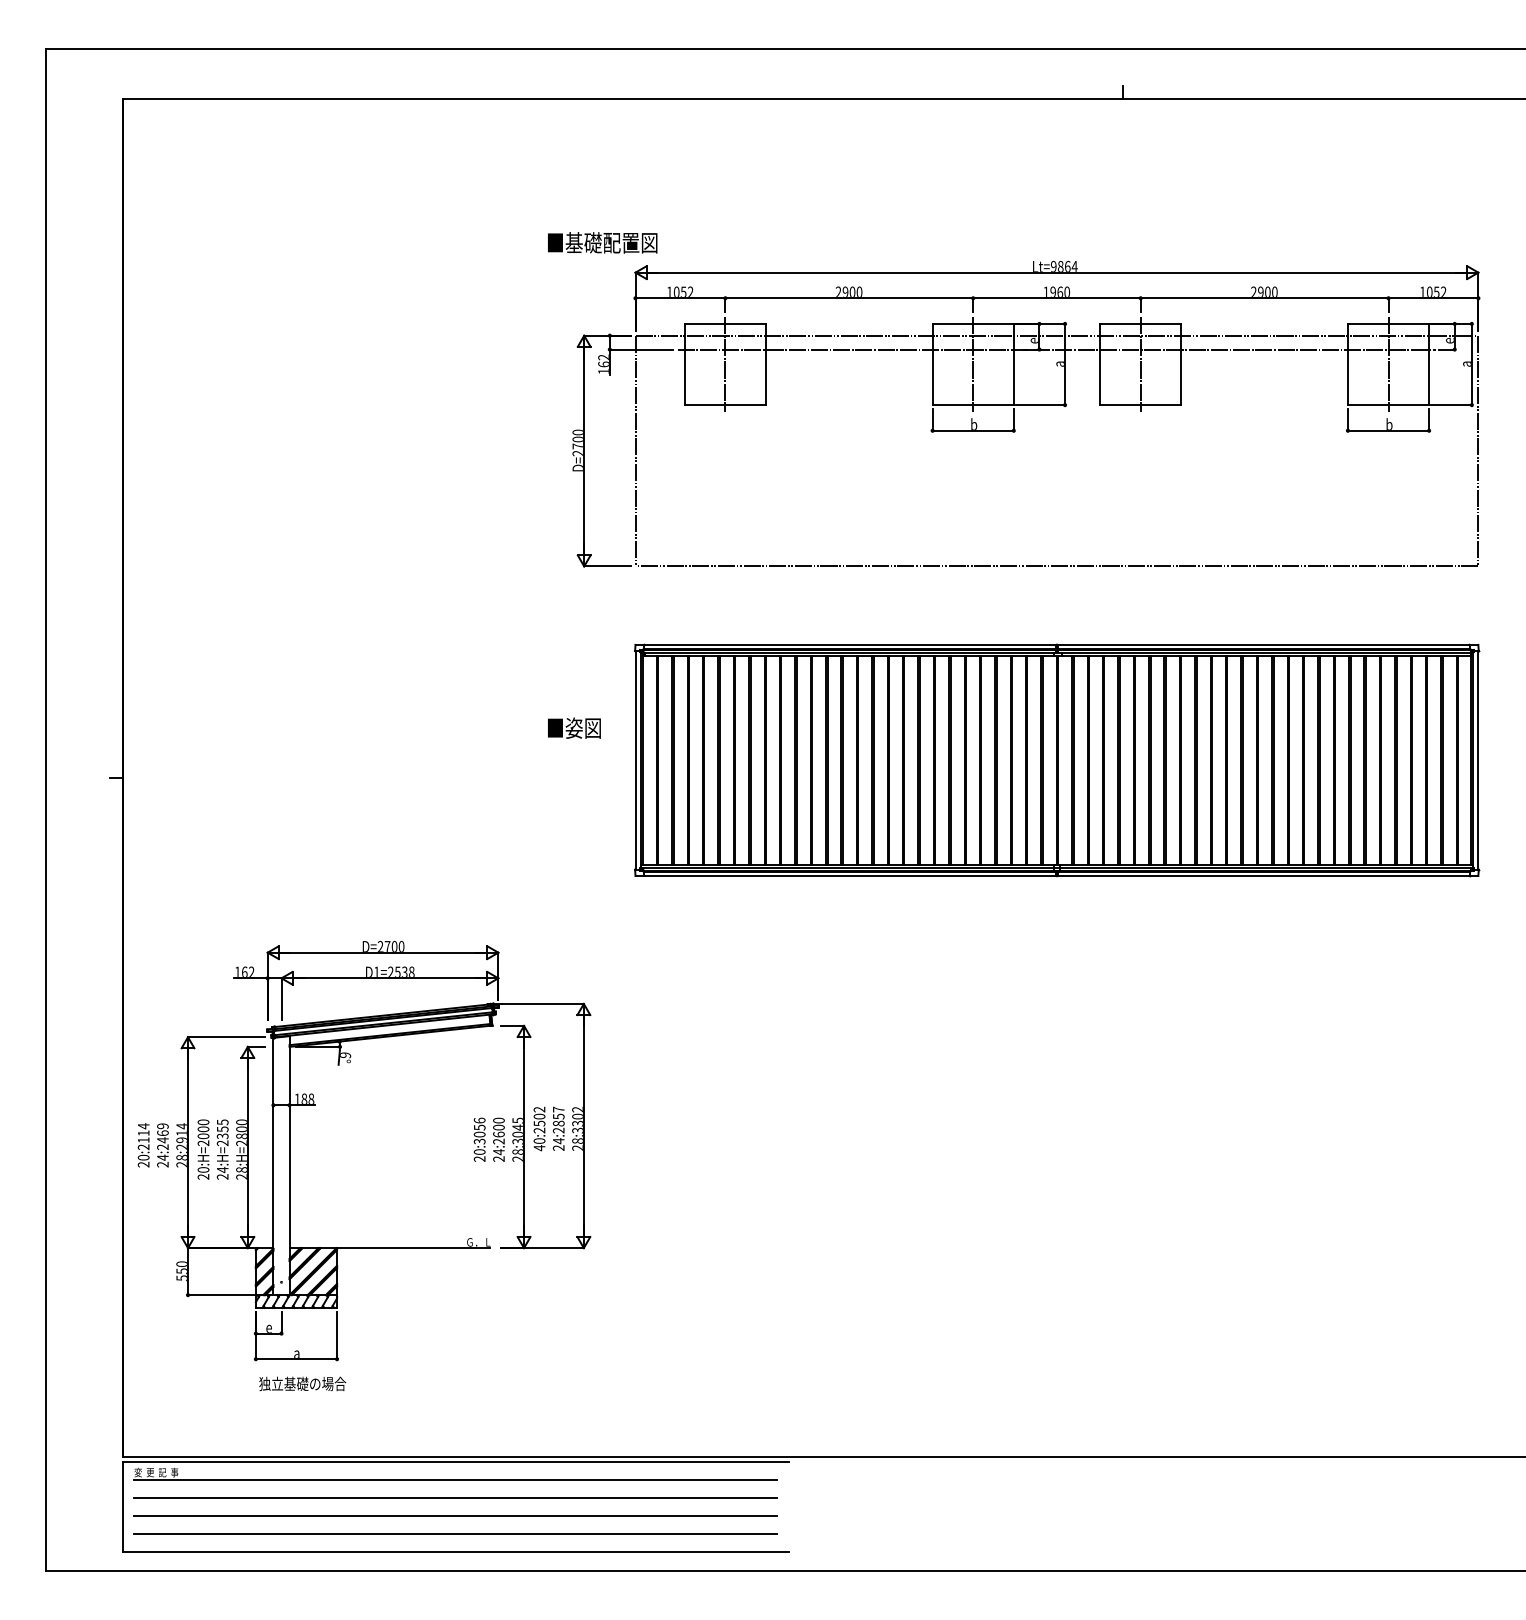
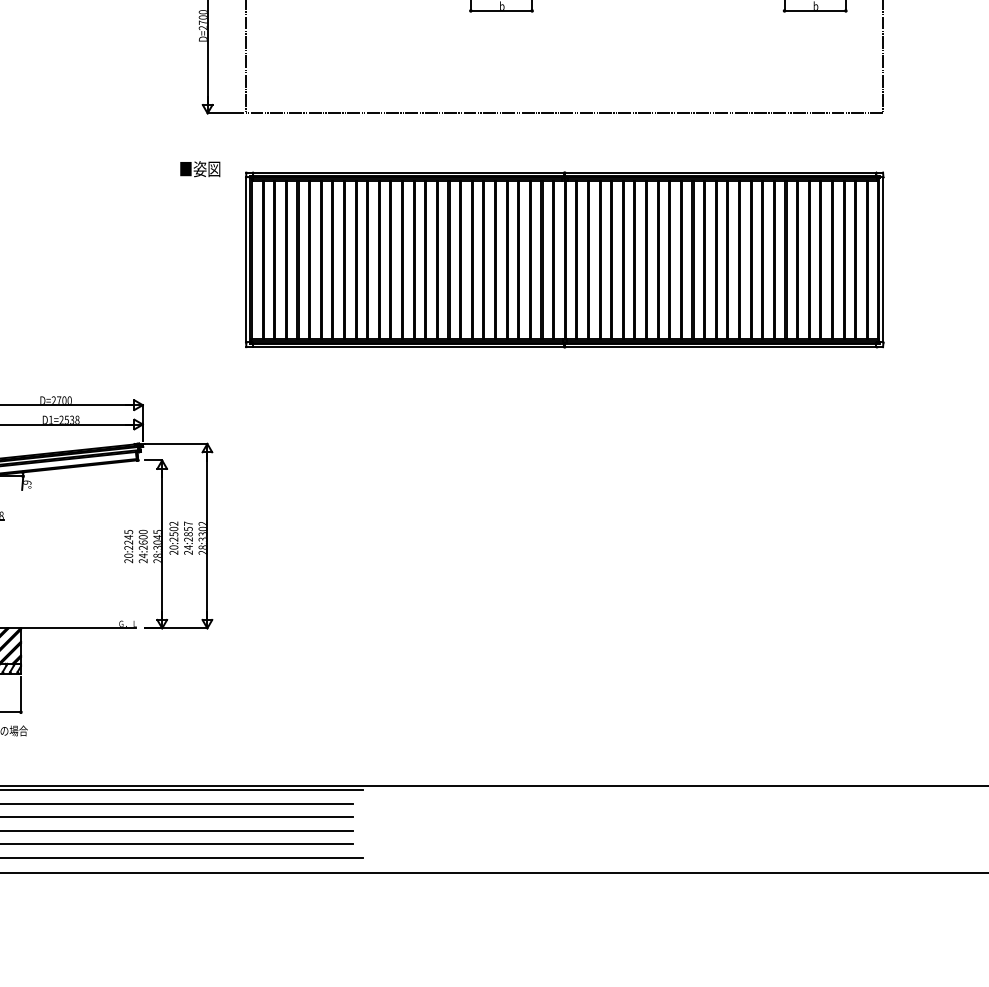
text: (574, 727) -> (200, 168), moved
text: (479, 1130) -> (128, 539), 20:3056 -> 20:2245
text: (539, 1148) -> (173, 553), 40:2502 -> 20:2502

